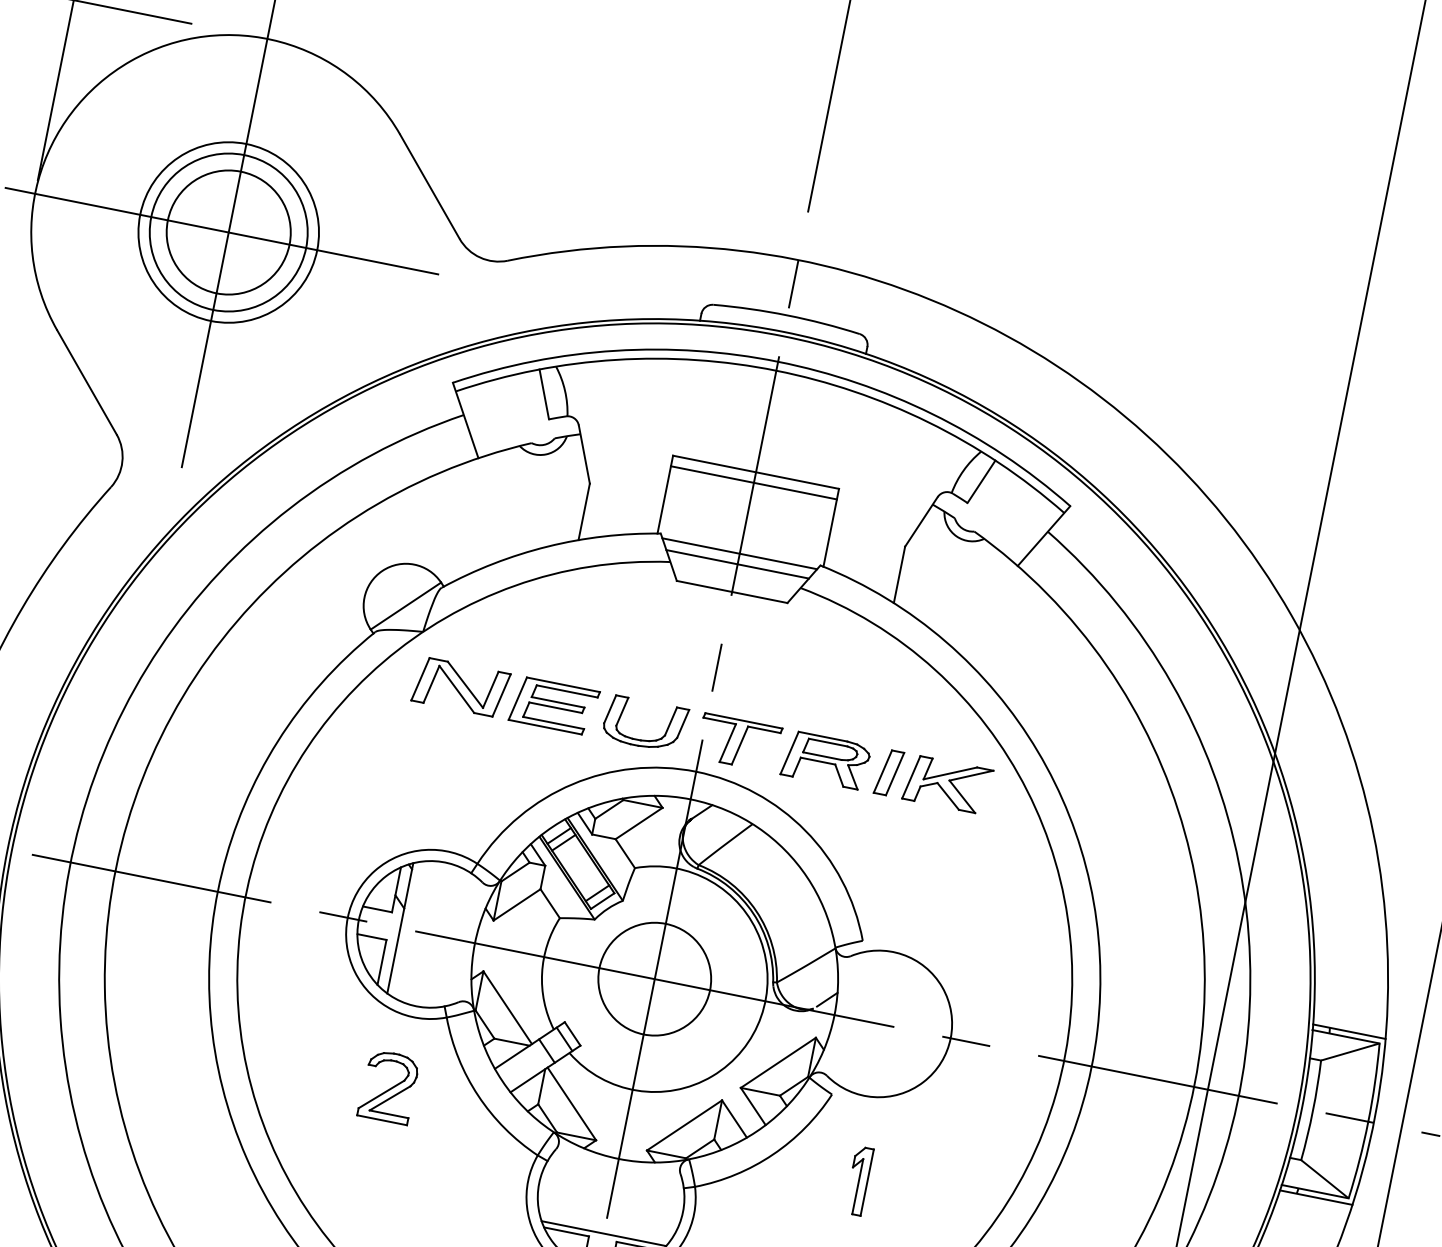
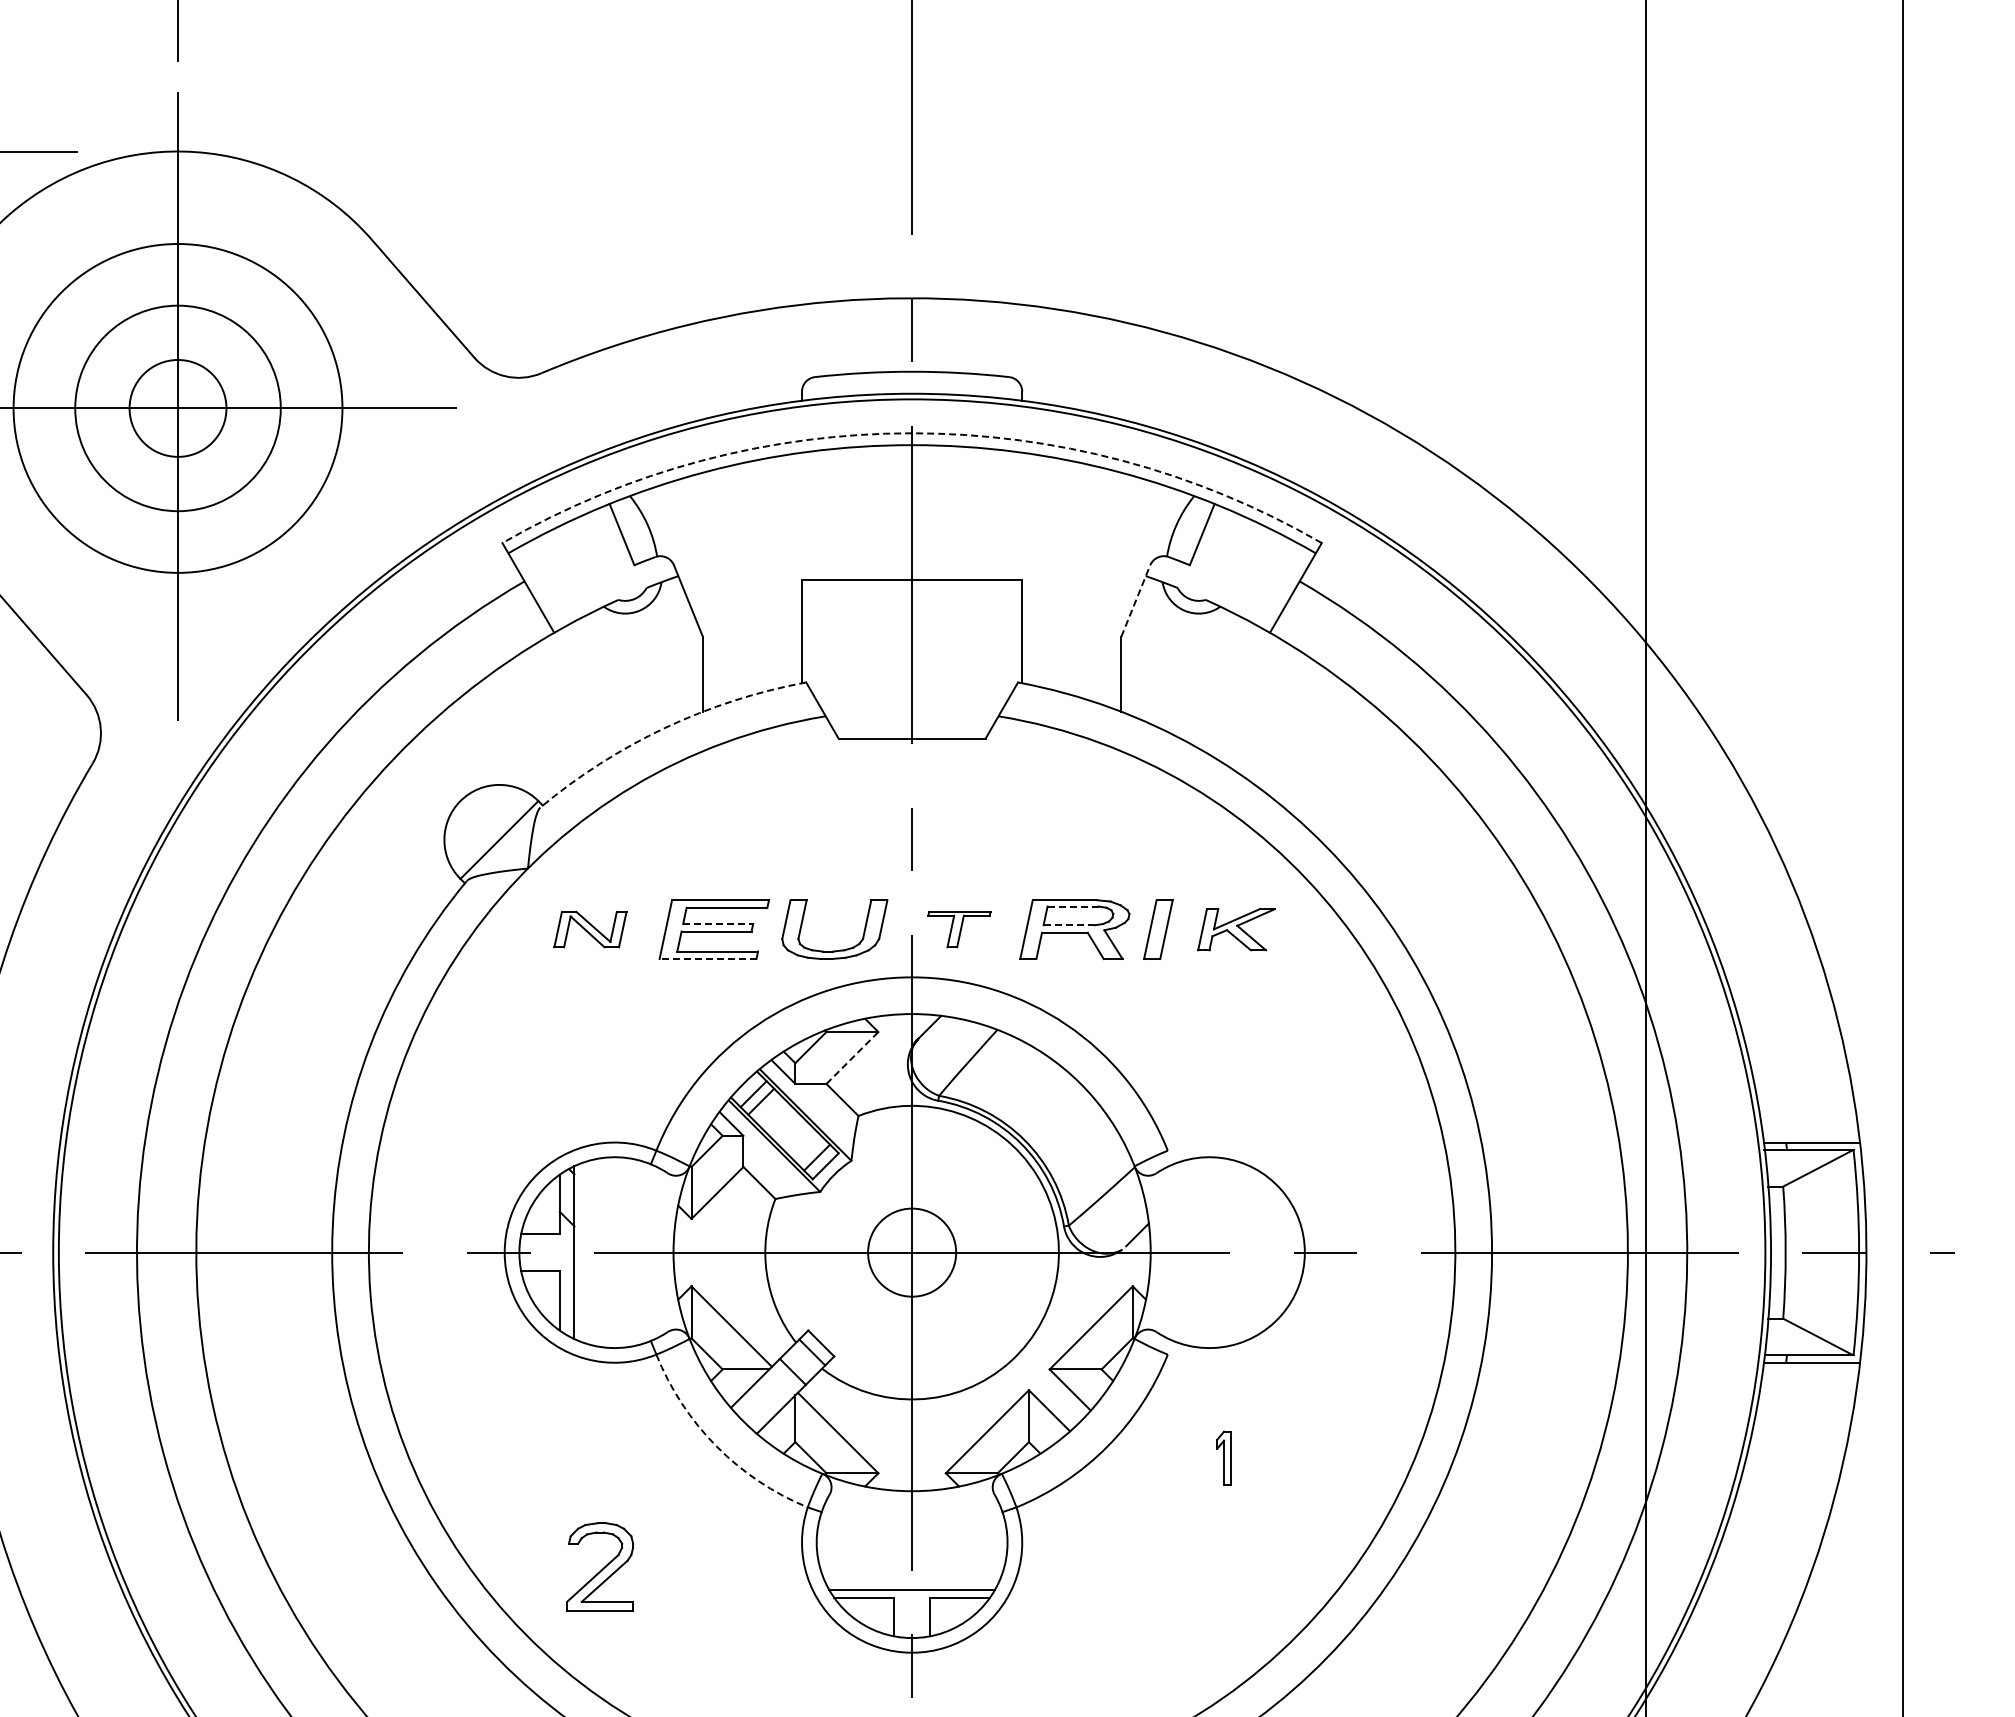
circle: (228, 231) -> (177, 407), size x1.4
circle: (228, 232) -> (177, 408), size x0.6
arc: (778, 361) -> (912, 433), solid -> dashed
line: (754, 482) -> (912, 593), removed
line: (921, 522) -> (1135, 601), solid -> dashed
arc: (548, 546) -> (665, 727), solid -> dashed
line: (739, 553) -> (911, 688), removed
line: (737, 564) -> (911, 702), removed
part: (461, 687) -> (590, 929), size x0.6
line: (558, 702) -> (718, 924), solid -> dashed
line: (544, 727) -> (707, 959), solid -> dashed
part: (739, 742) -> (959, 929), size x0.6
line: (828, 742) -> (1073, 906), solid -> dashed
line: (822, 756) -> (1069, 925), solid -> dashed
part: (947, 784) -> (1236, 929), size x0.7
line: (639, 823) -> (852, 1058), solid -> dashed
circle: (654, 978) -> (911, 1252), size x0.6
part: (389, 1086) -> (600, 1566), moved
arc: (478, 1095) -> (716, 1446), solid -> dashed
part: (858, 1180) -> (1223, 1457), size x0.6

